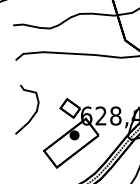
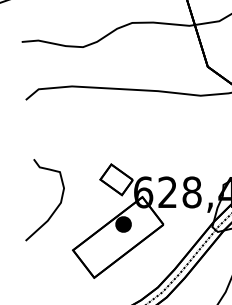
curve: (34, 112) -> (57, 204), moved

